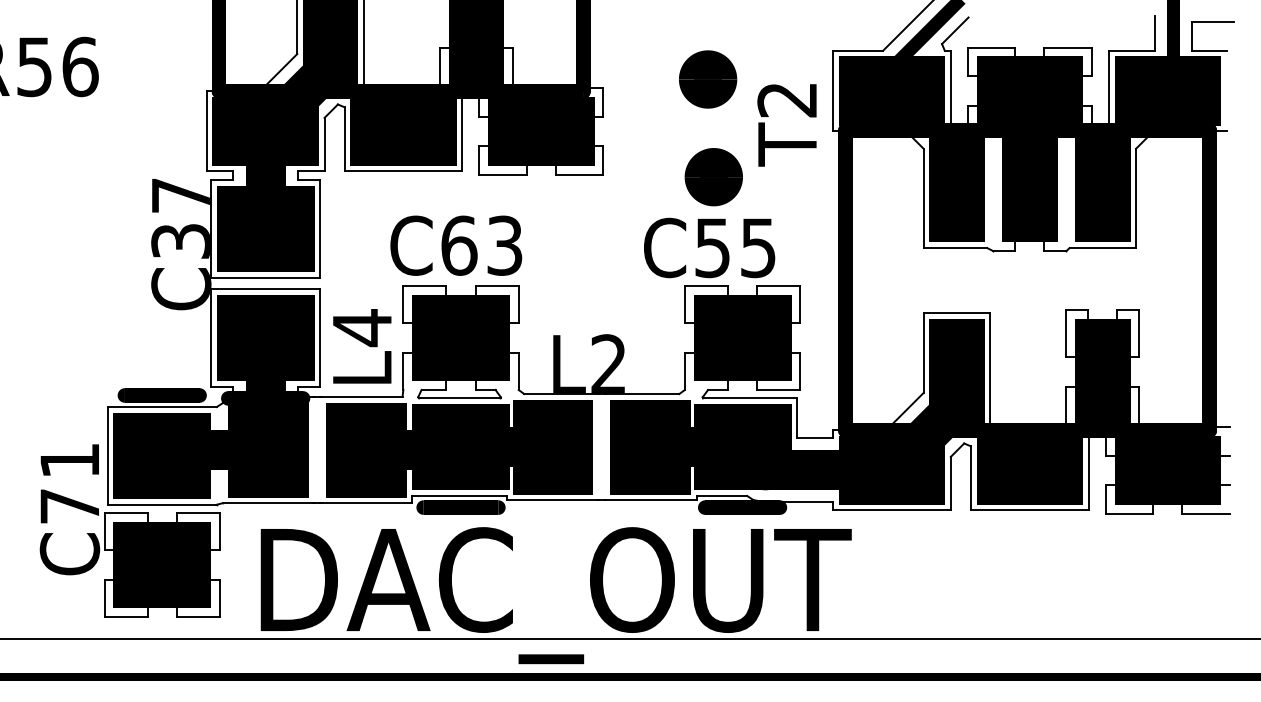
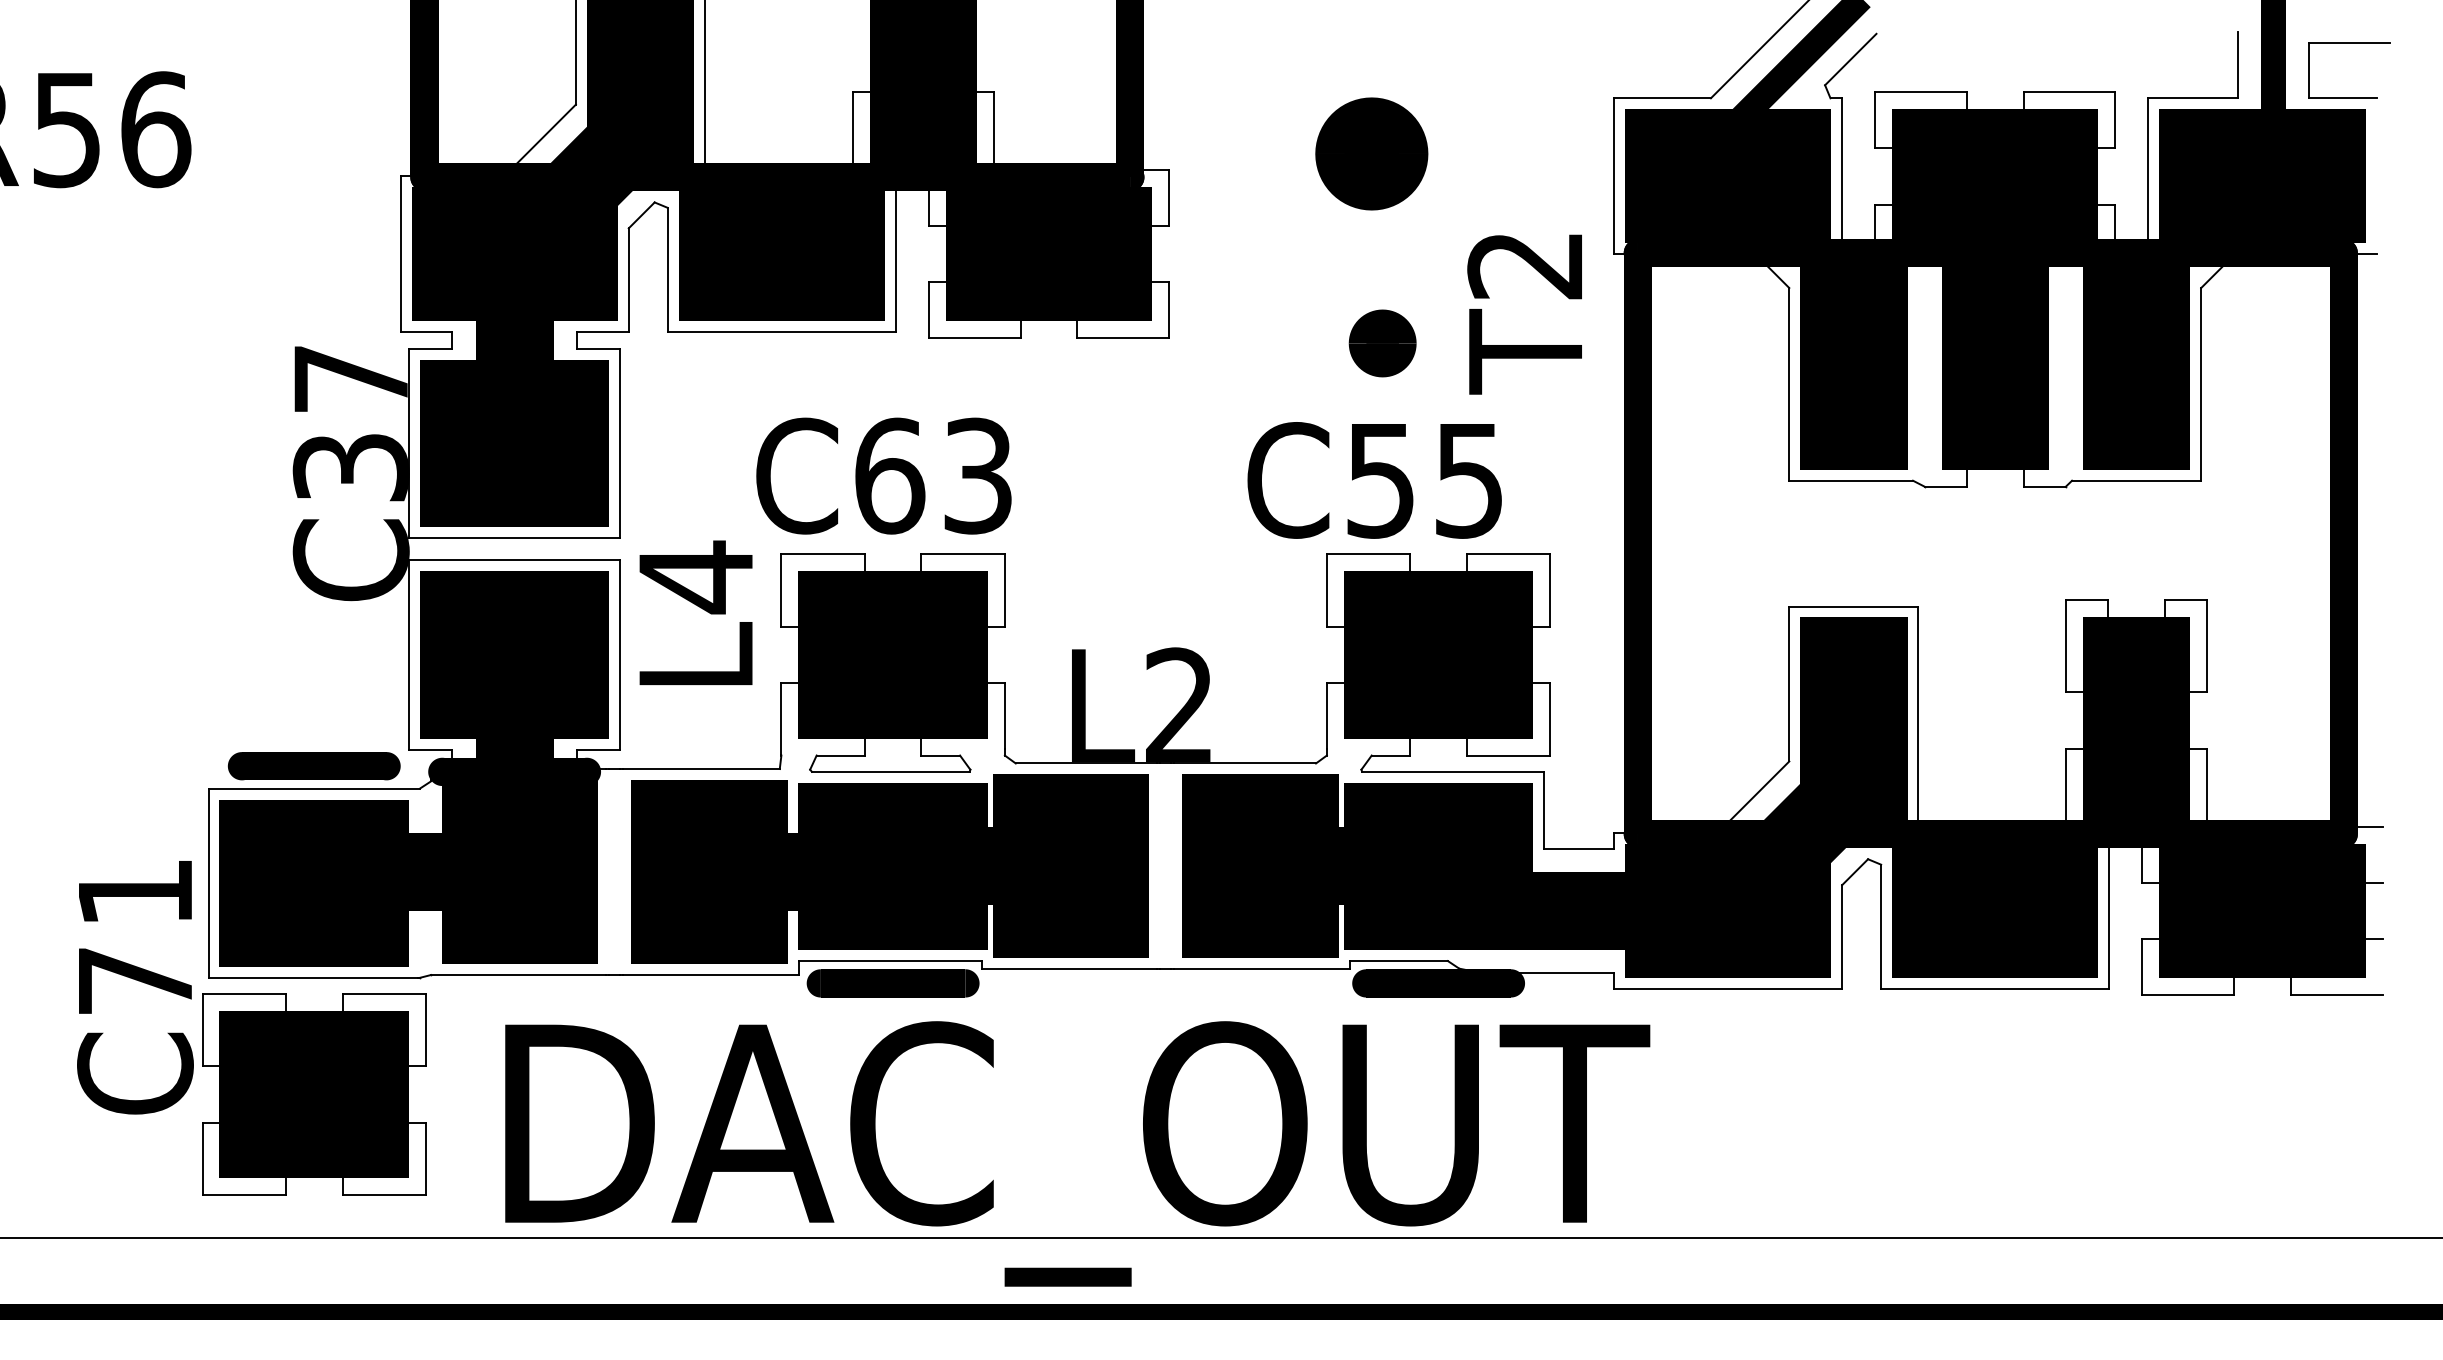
text: (786, 125) -> (1523, 314), moved
part: (713, 177) -> (1382, 343), size x0.6
text: (362, 346) -> (696, 613), moved

